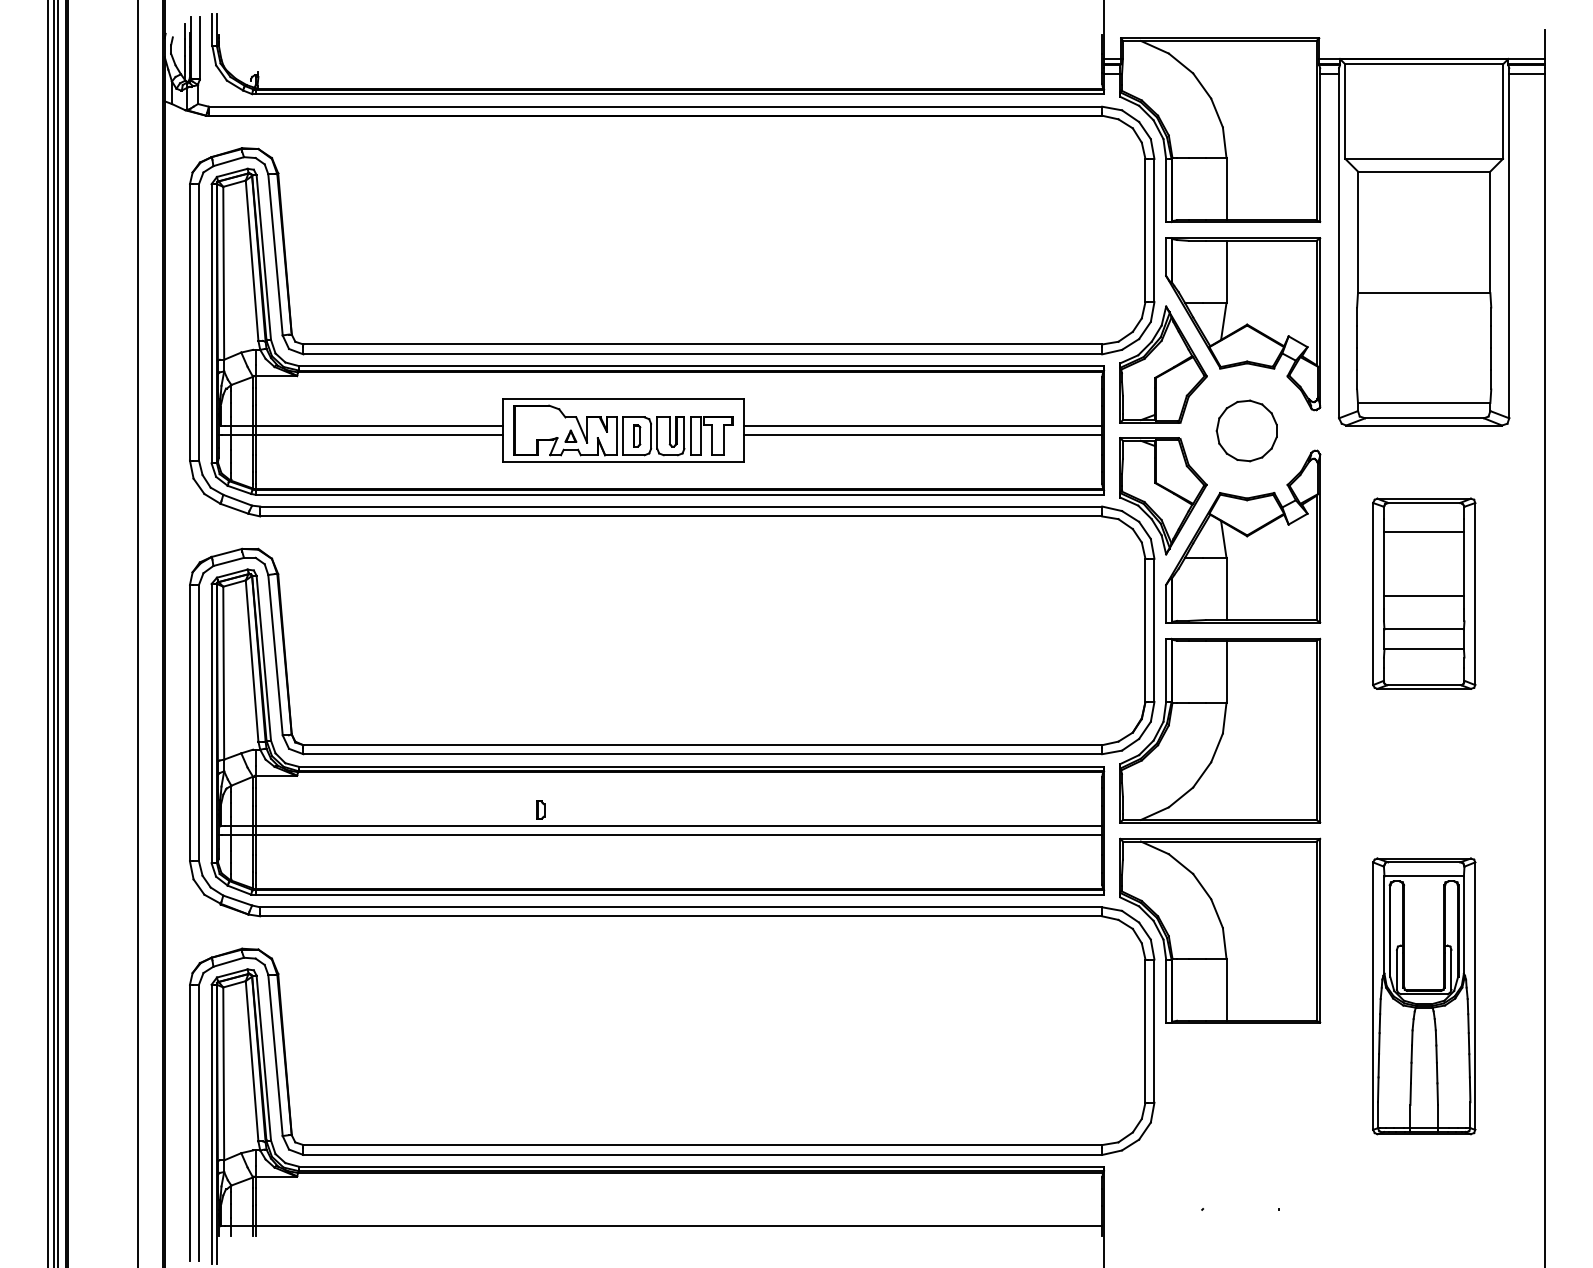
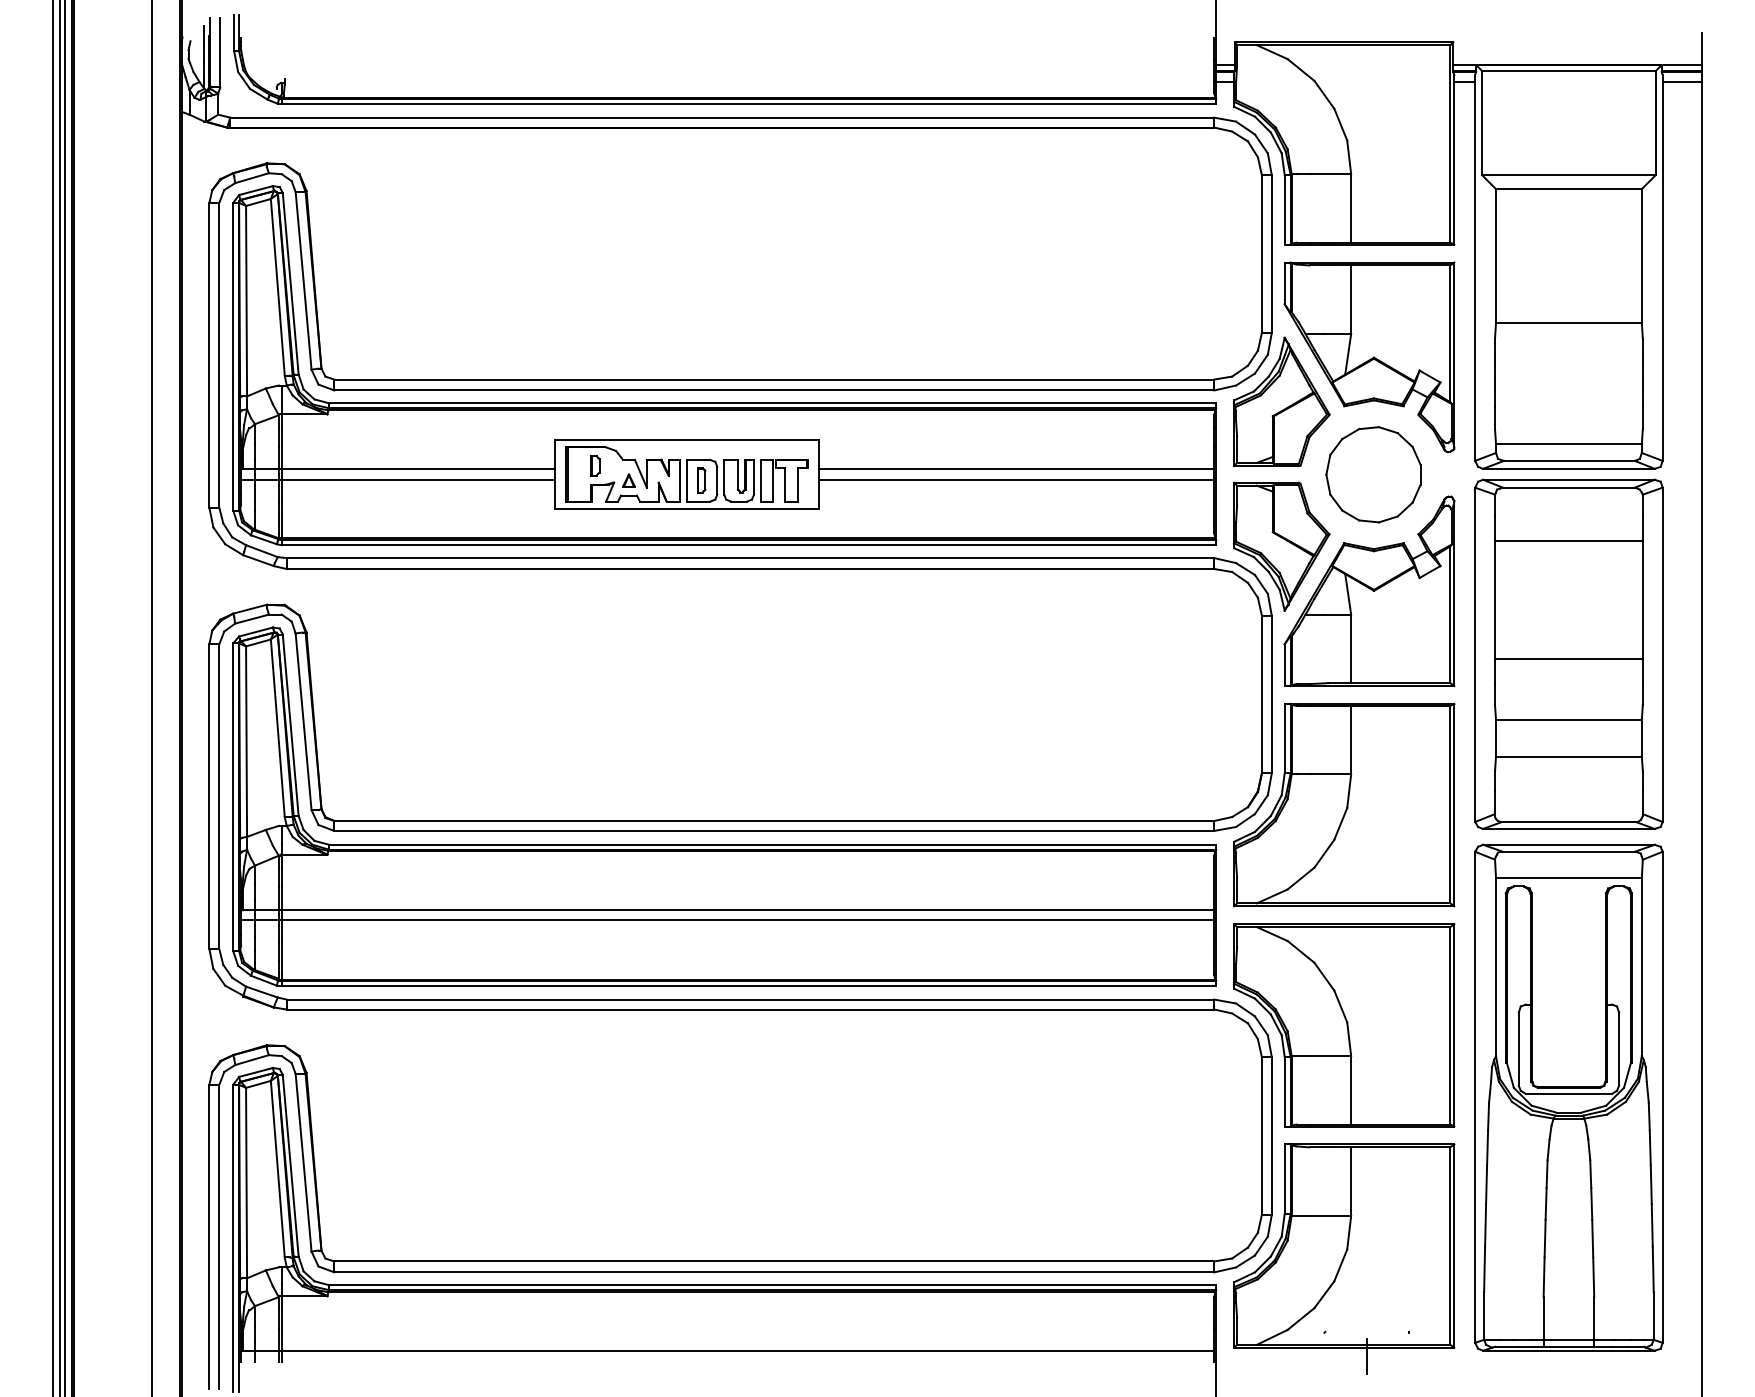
part: (1246, 430) -> (1373, 474), size x1.43
part: (1423, 593) -> (1568, 653), size x1.67
part: (540, 810) -> (595, 465), moved
part: (1423, 996) -> (1568, 1097), size x1.67
part: (1220, 1142) -> (1344, 1258), added

